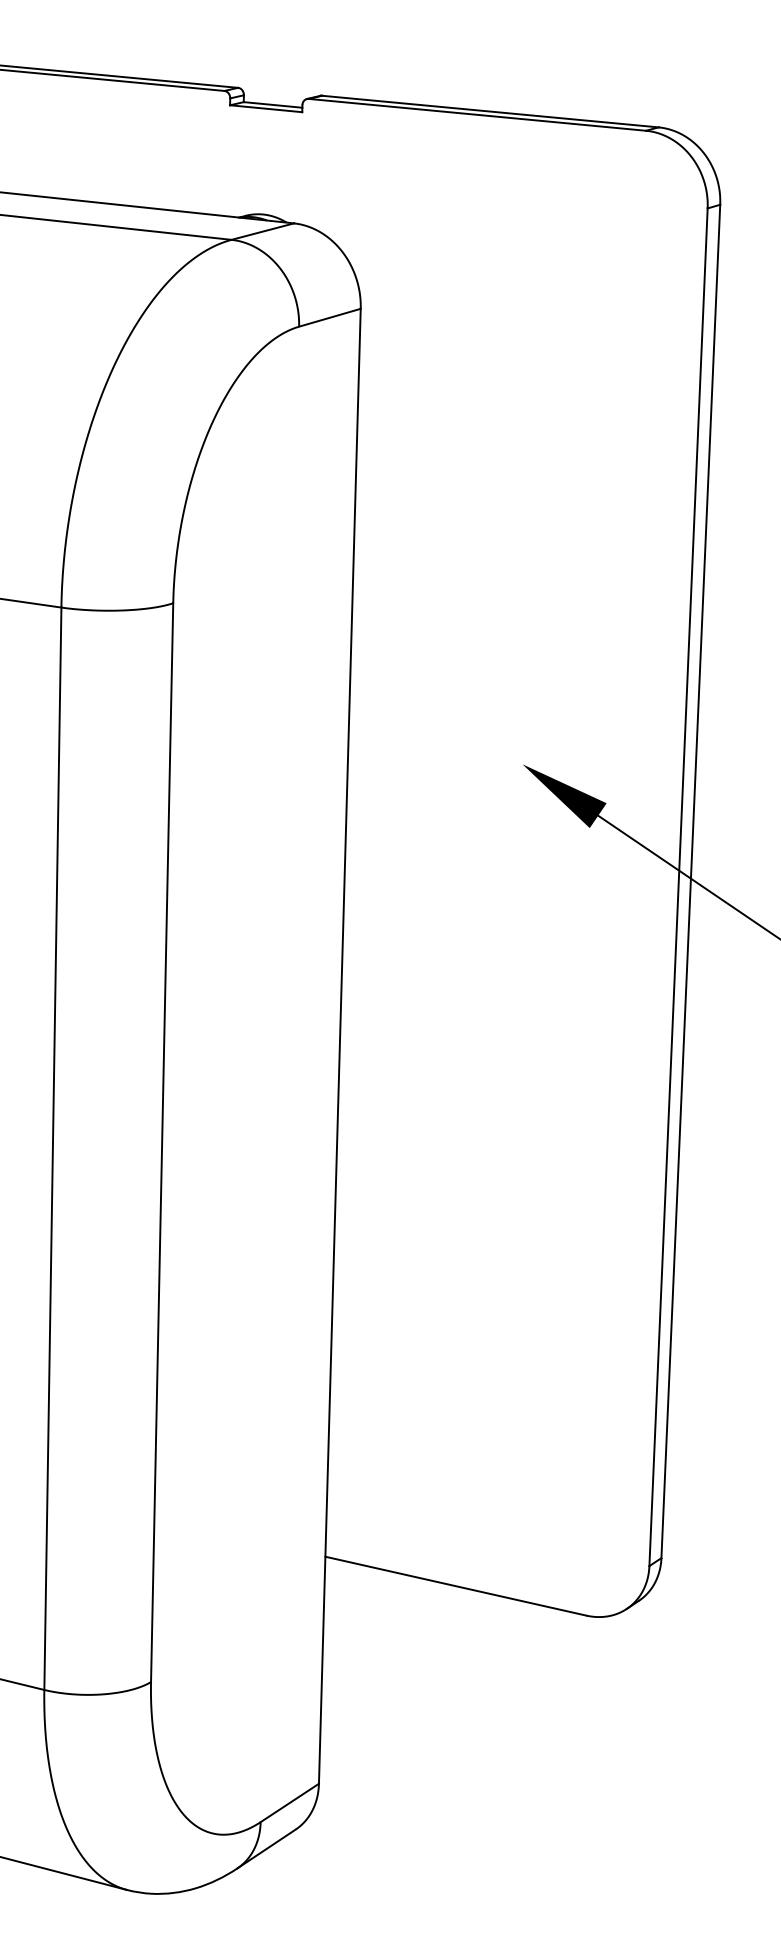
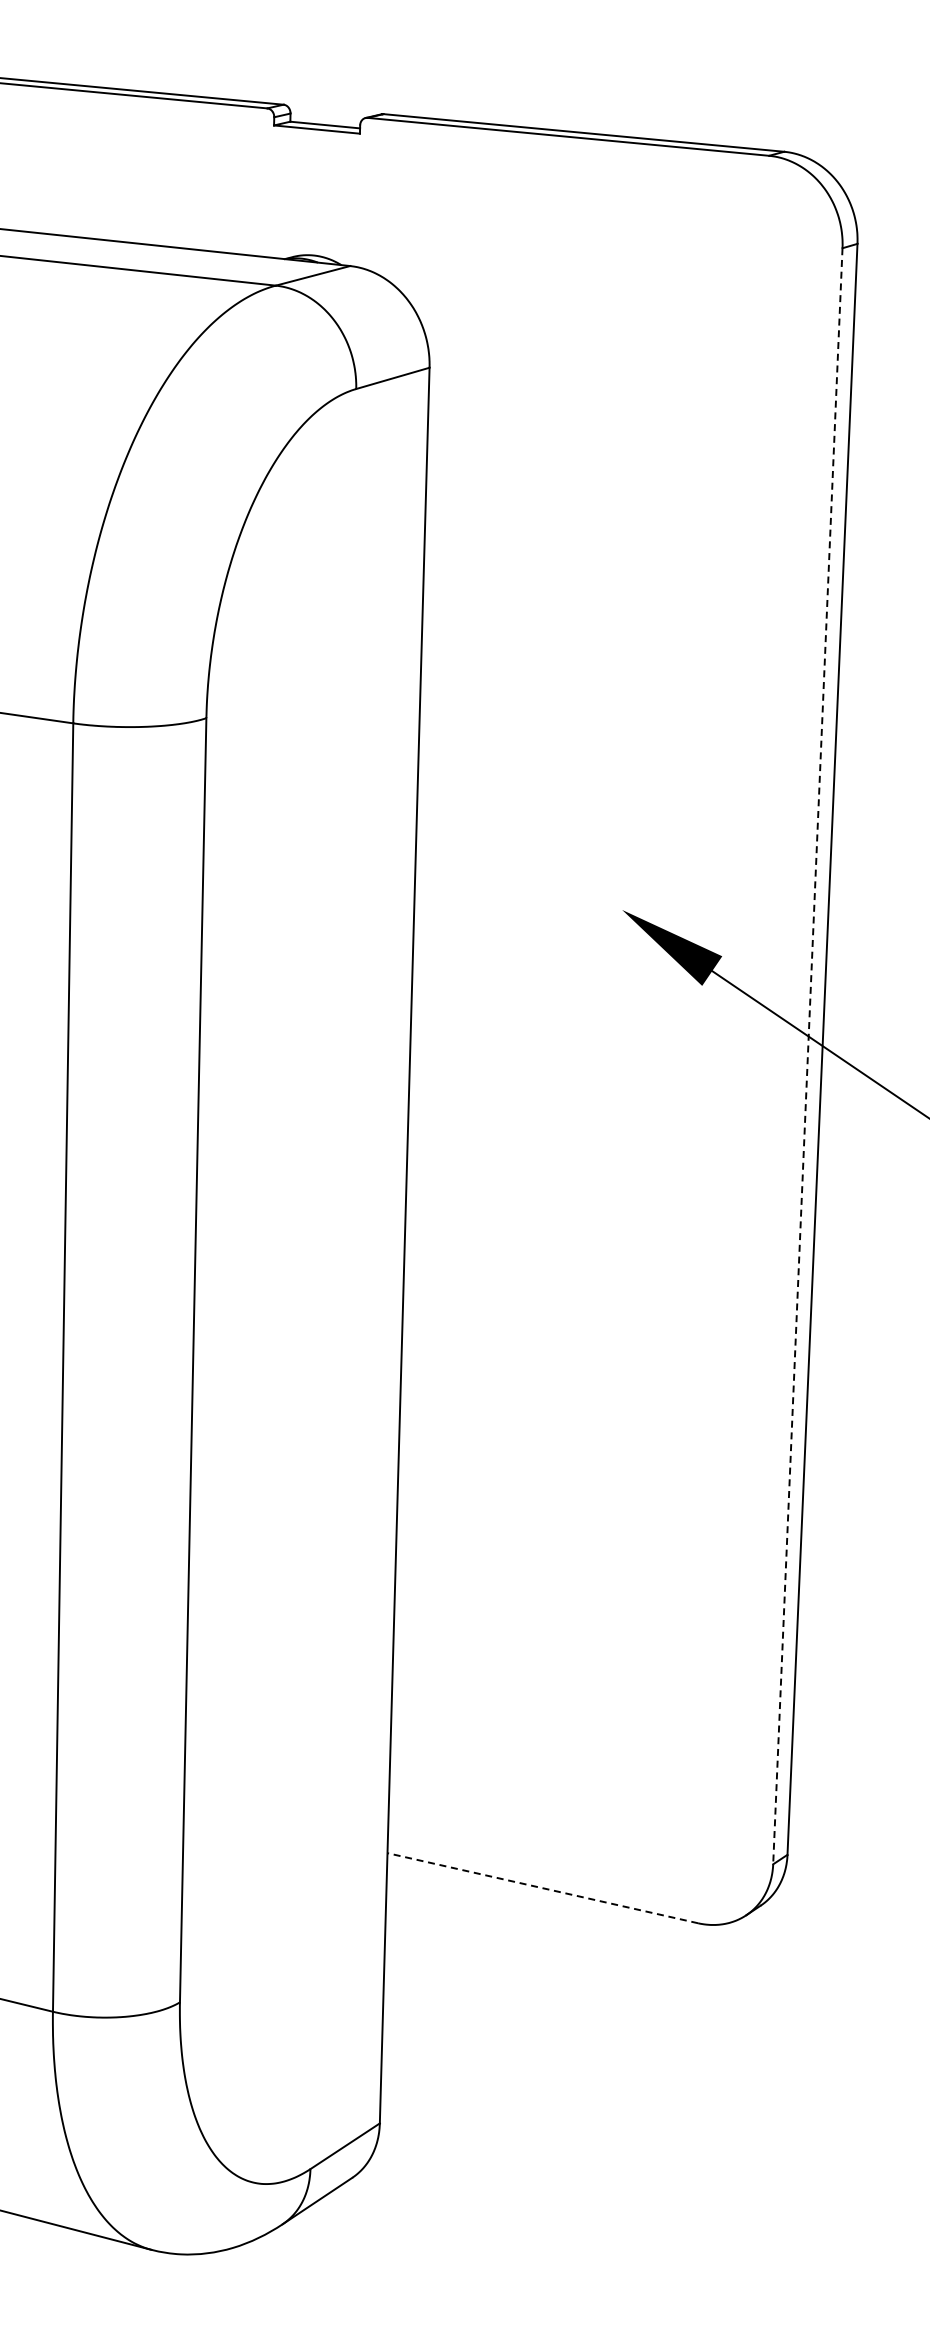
line: (678, 887) -> (807, 1056), solid -> dashed
line: (455, 1586) -> (542, 1888), solid -> dashed

